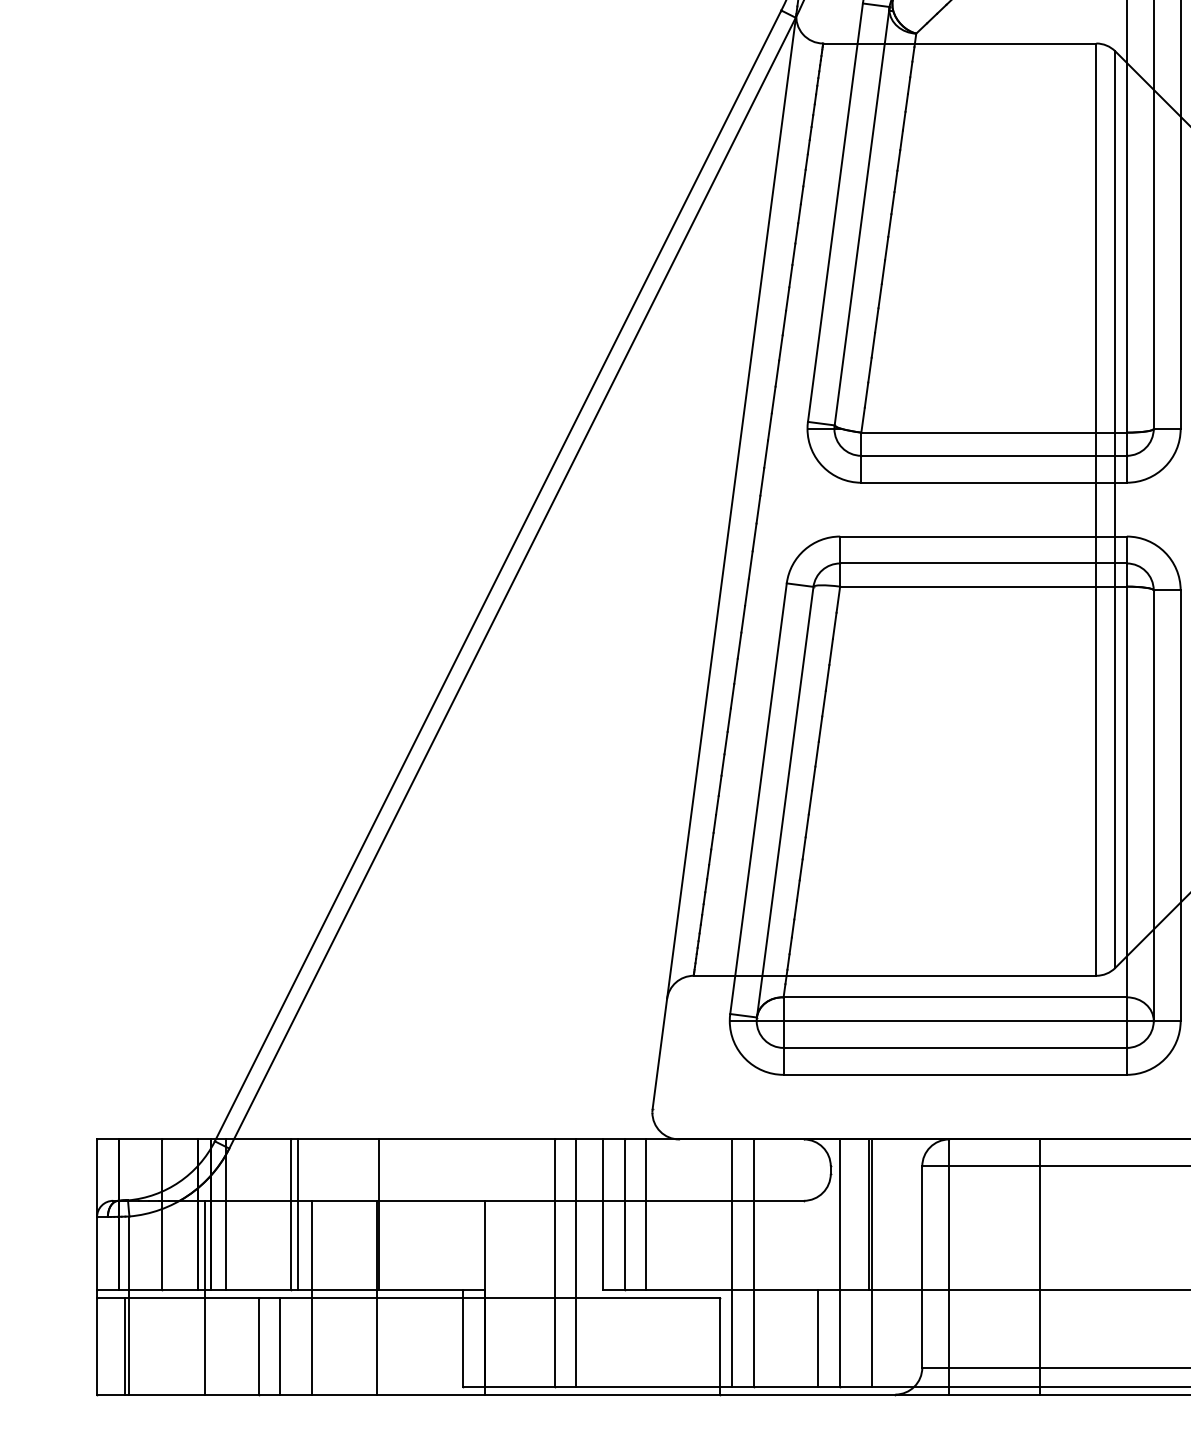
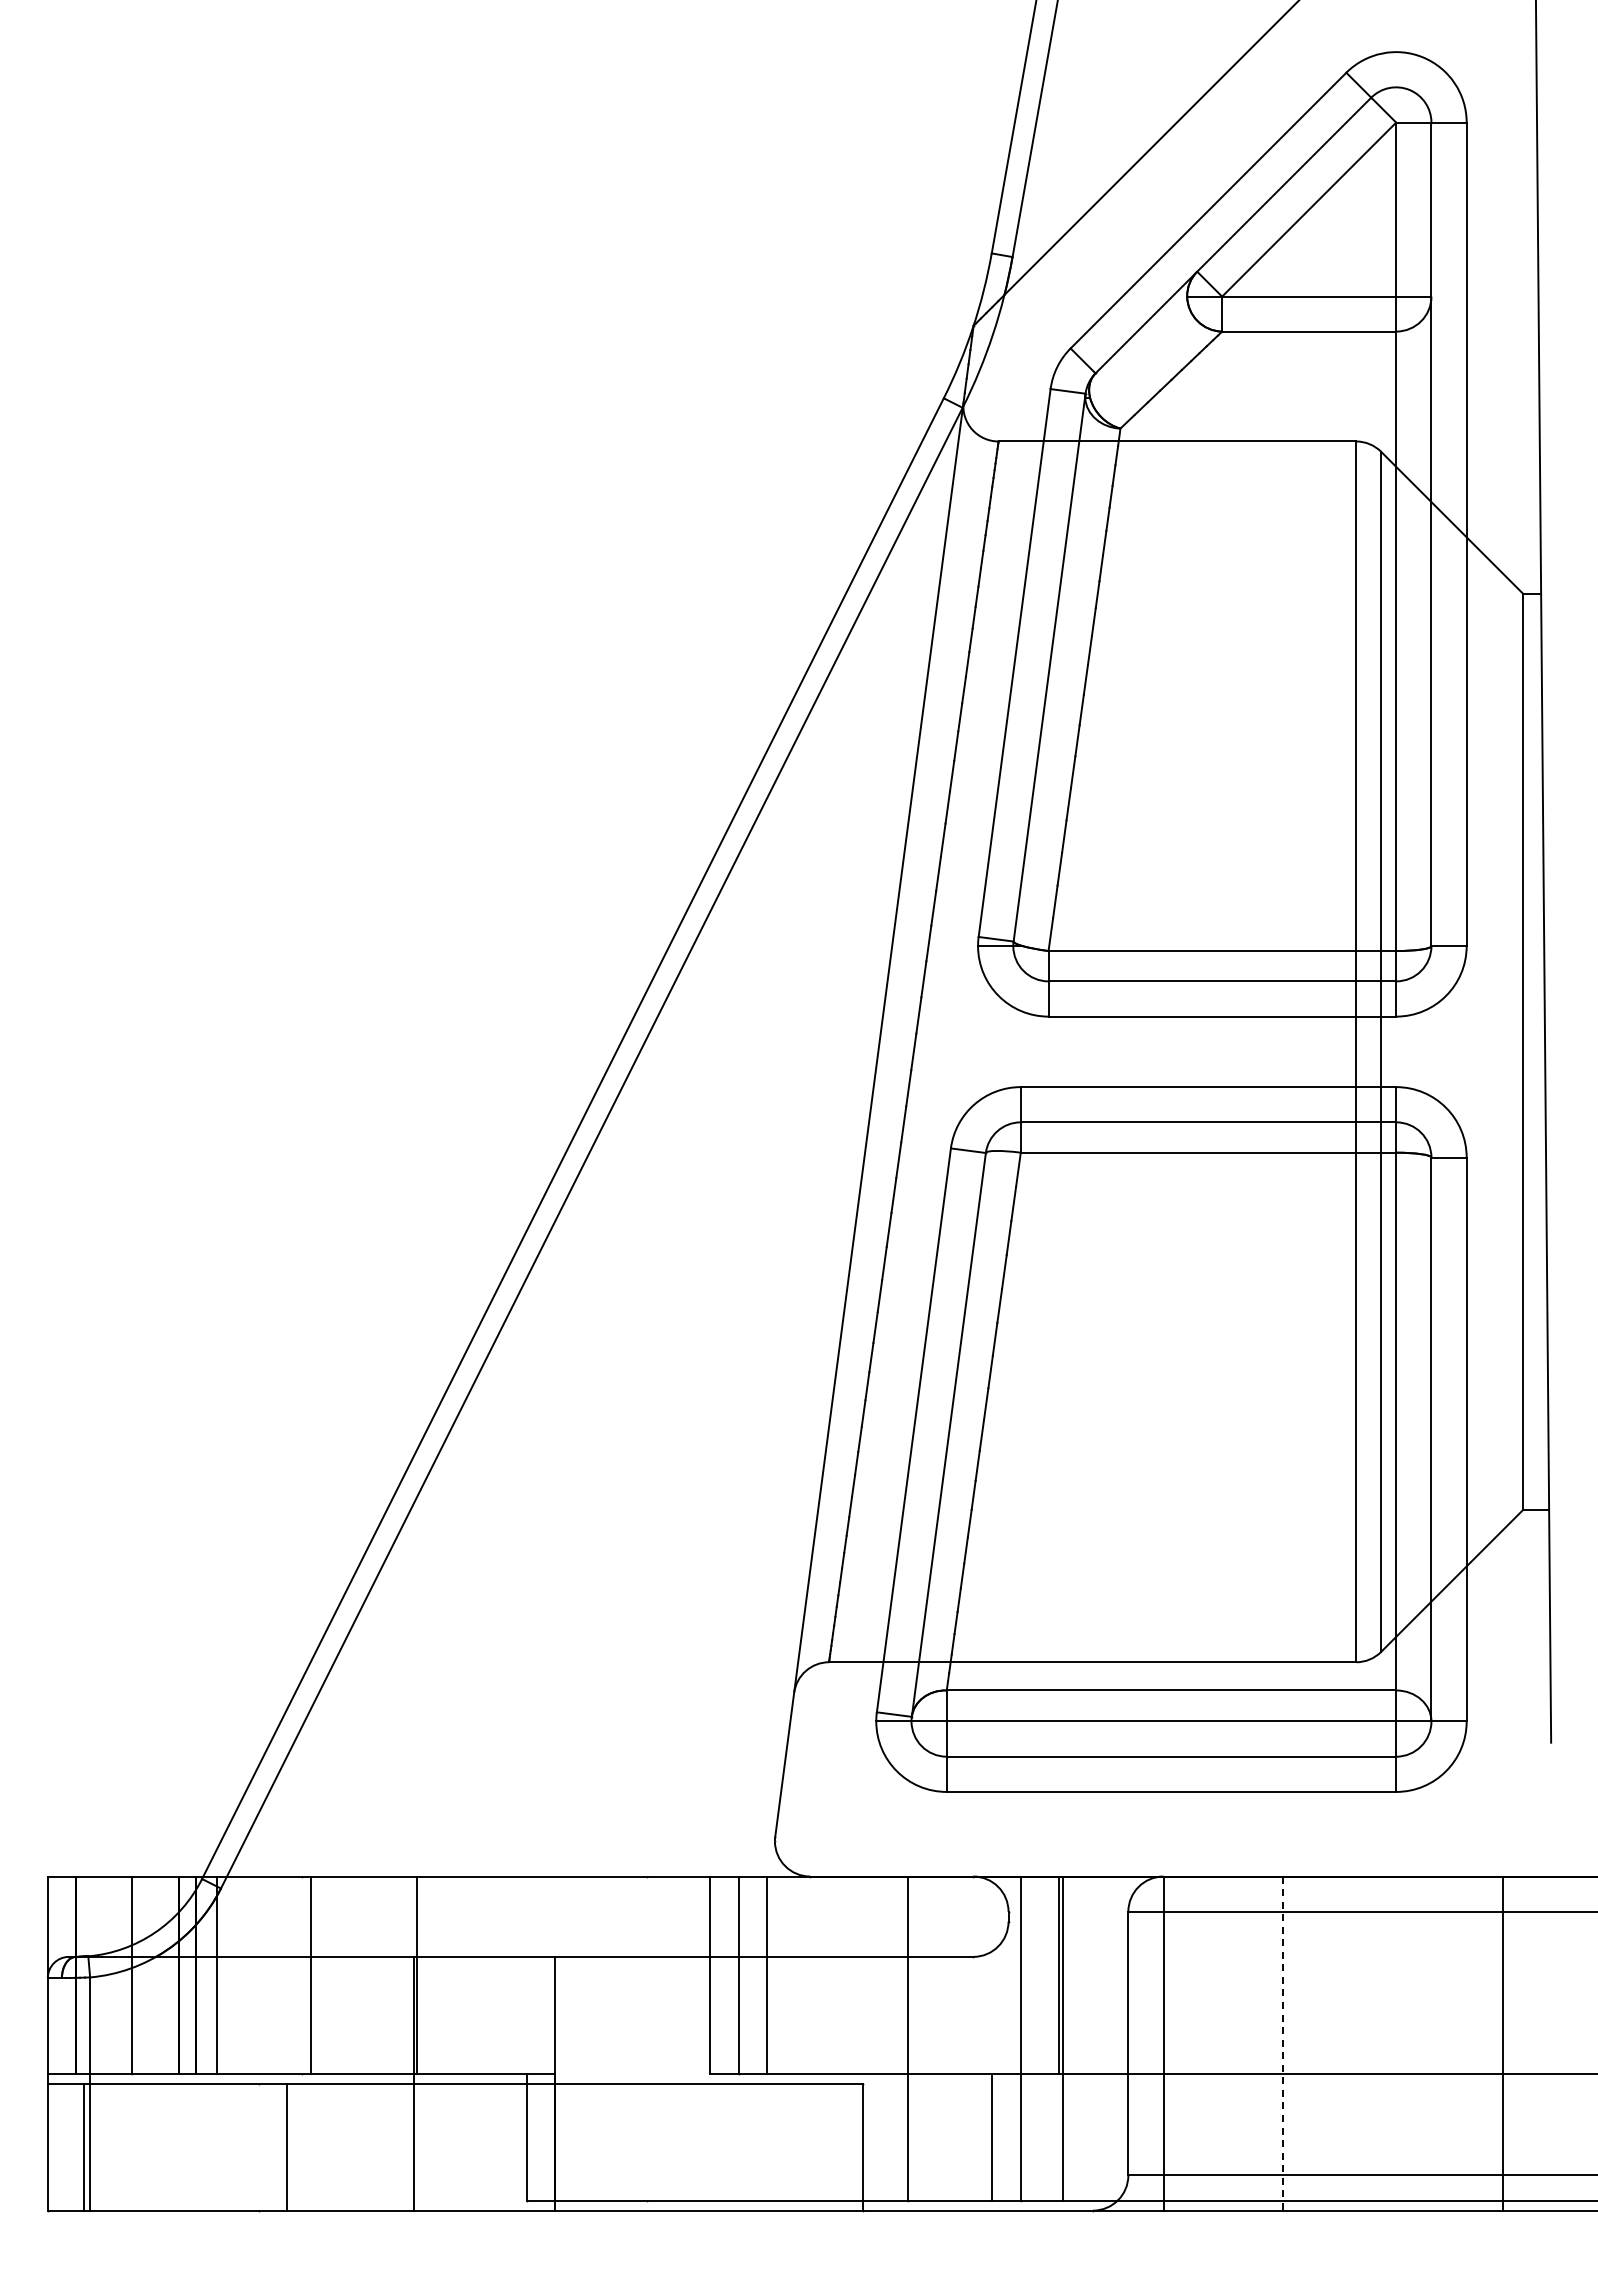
line: (290, 1214) -> (301, 1974), removed
line: (554, 1263) -> (646, 2038), removed
line: (576, 1263) -> (675, 2038), removed
line: (732, 1263) -> (879, 2038), removed
line: (1040, 1267) -> (1283, 2044), solid -> dashed
line: (204, 1297) -> (188, 2083), removed
line: (312, 1297) -> (329, 2083), removed
line: (258, 1345) -> (259, 2146), removed

